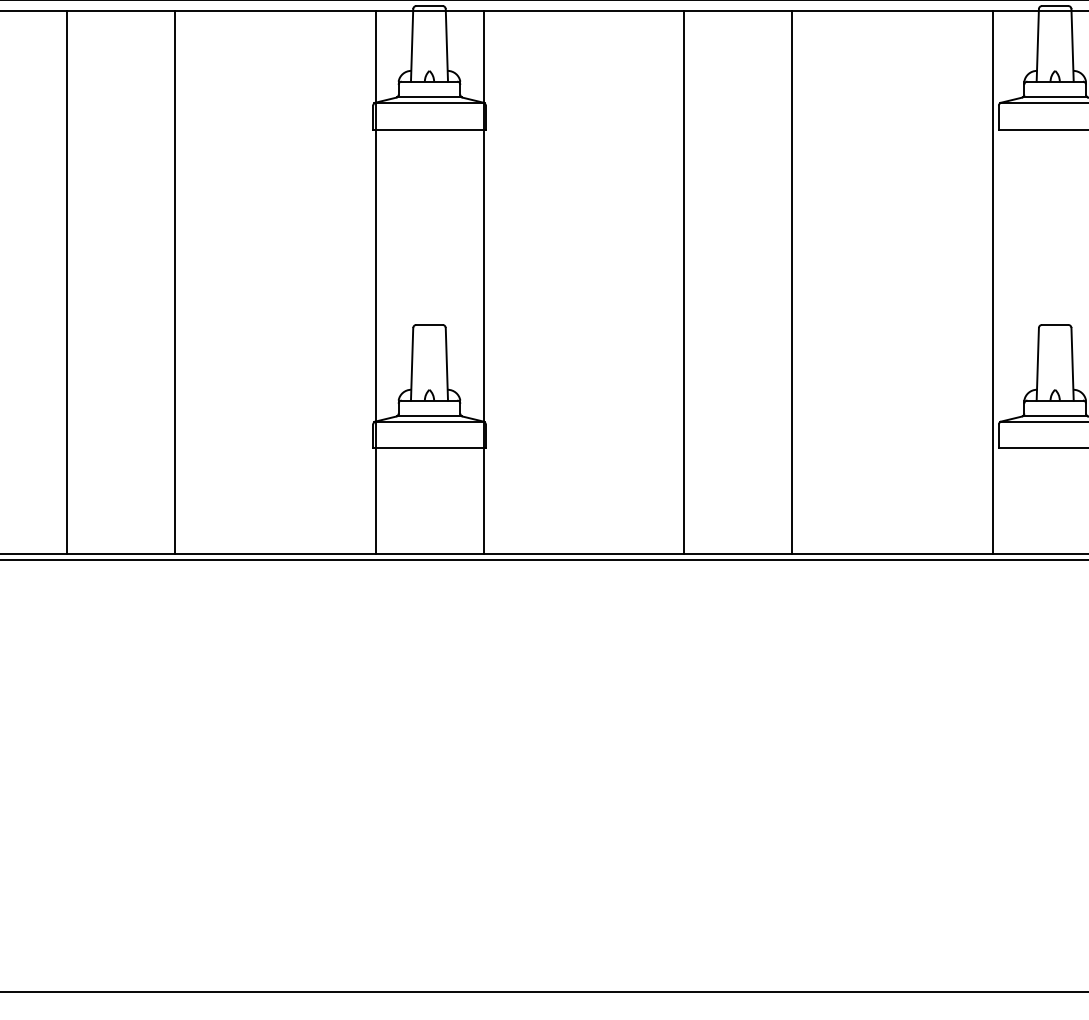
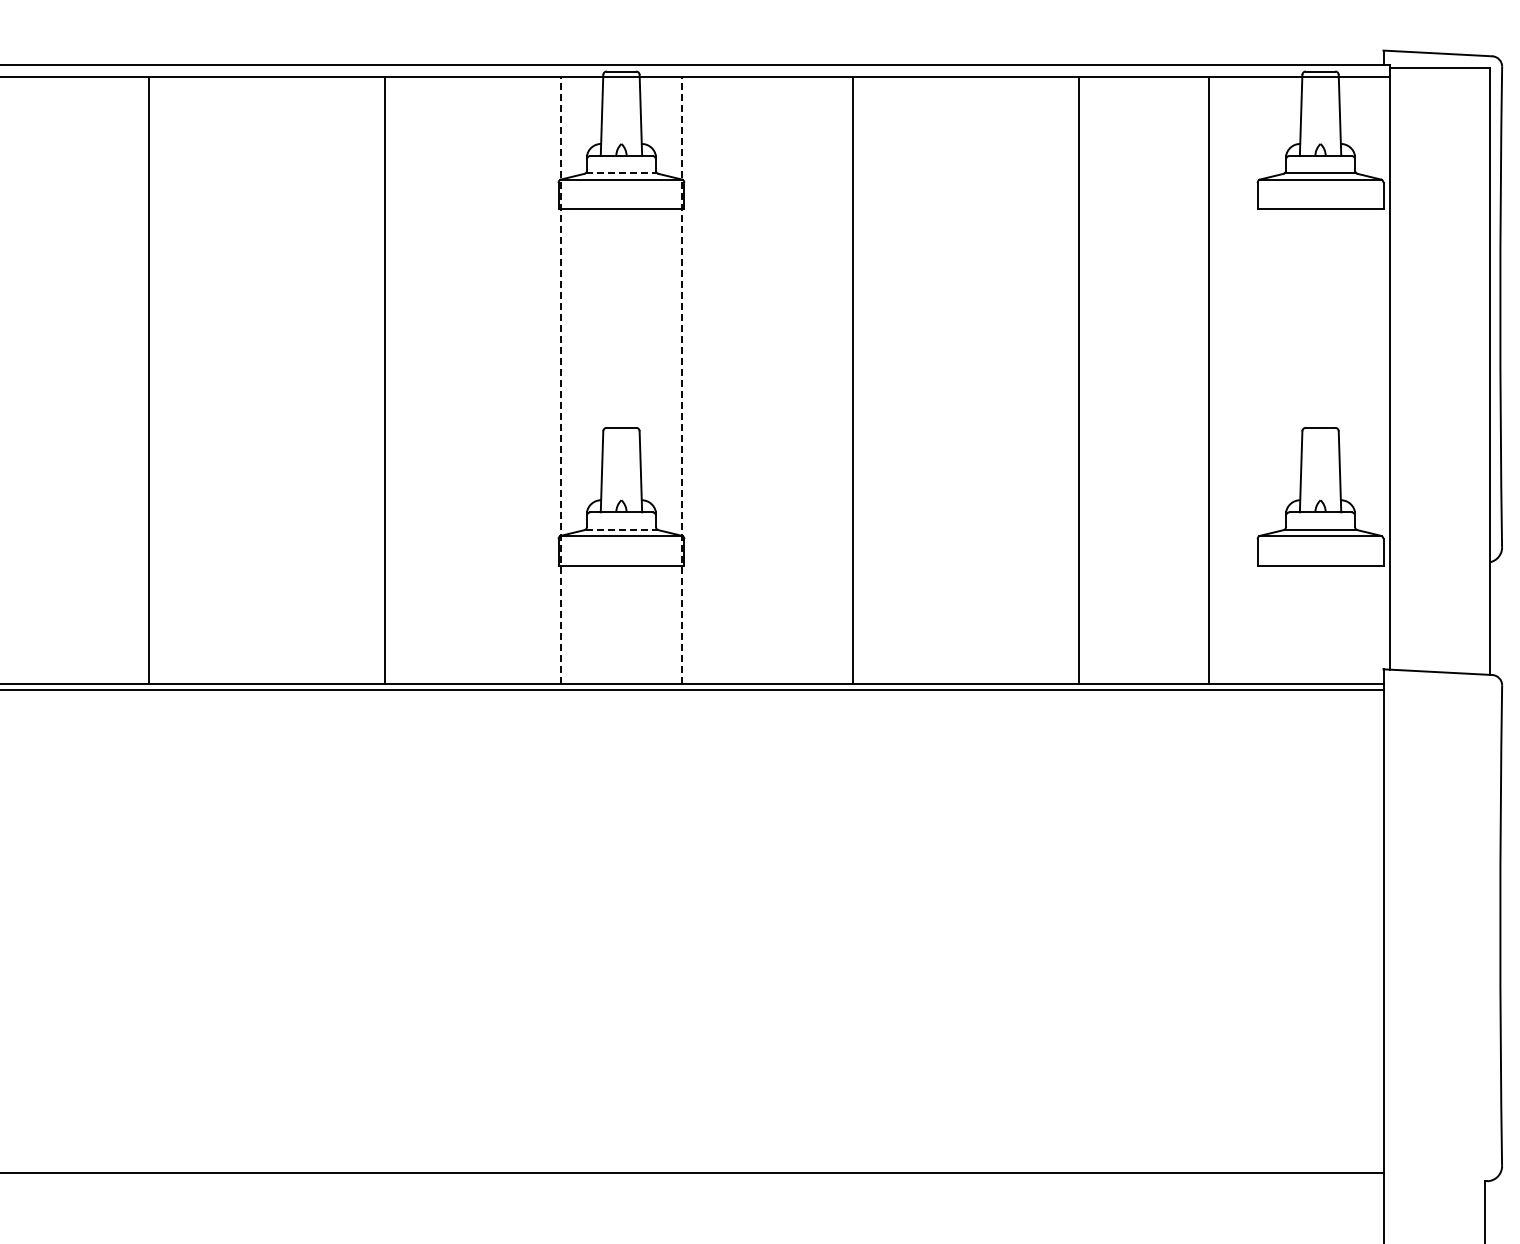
line: (429, 97) -> (621, 173), solid -> dashed
line: (67, 281) -> (149, 379), moved
line: (175, 281) -> (385, 379), moved
line: (375, 281) -> (561, 379), solid -> dashed
line: (483, 281) -> (681, 379), solid -> dashed
line: (683, 281) -> (852, 379), moved
line: (792, 281) -> (1078, 379), moved
line: (992, 281) -> (1208, 379), moved
line: (429, 415) -> (621, 529), solid -> dashed

